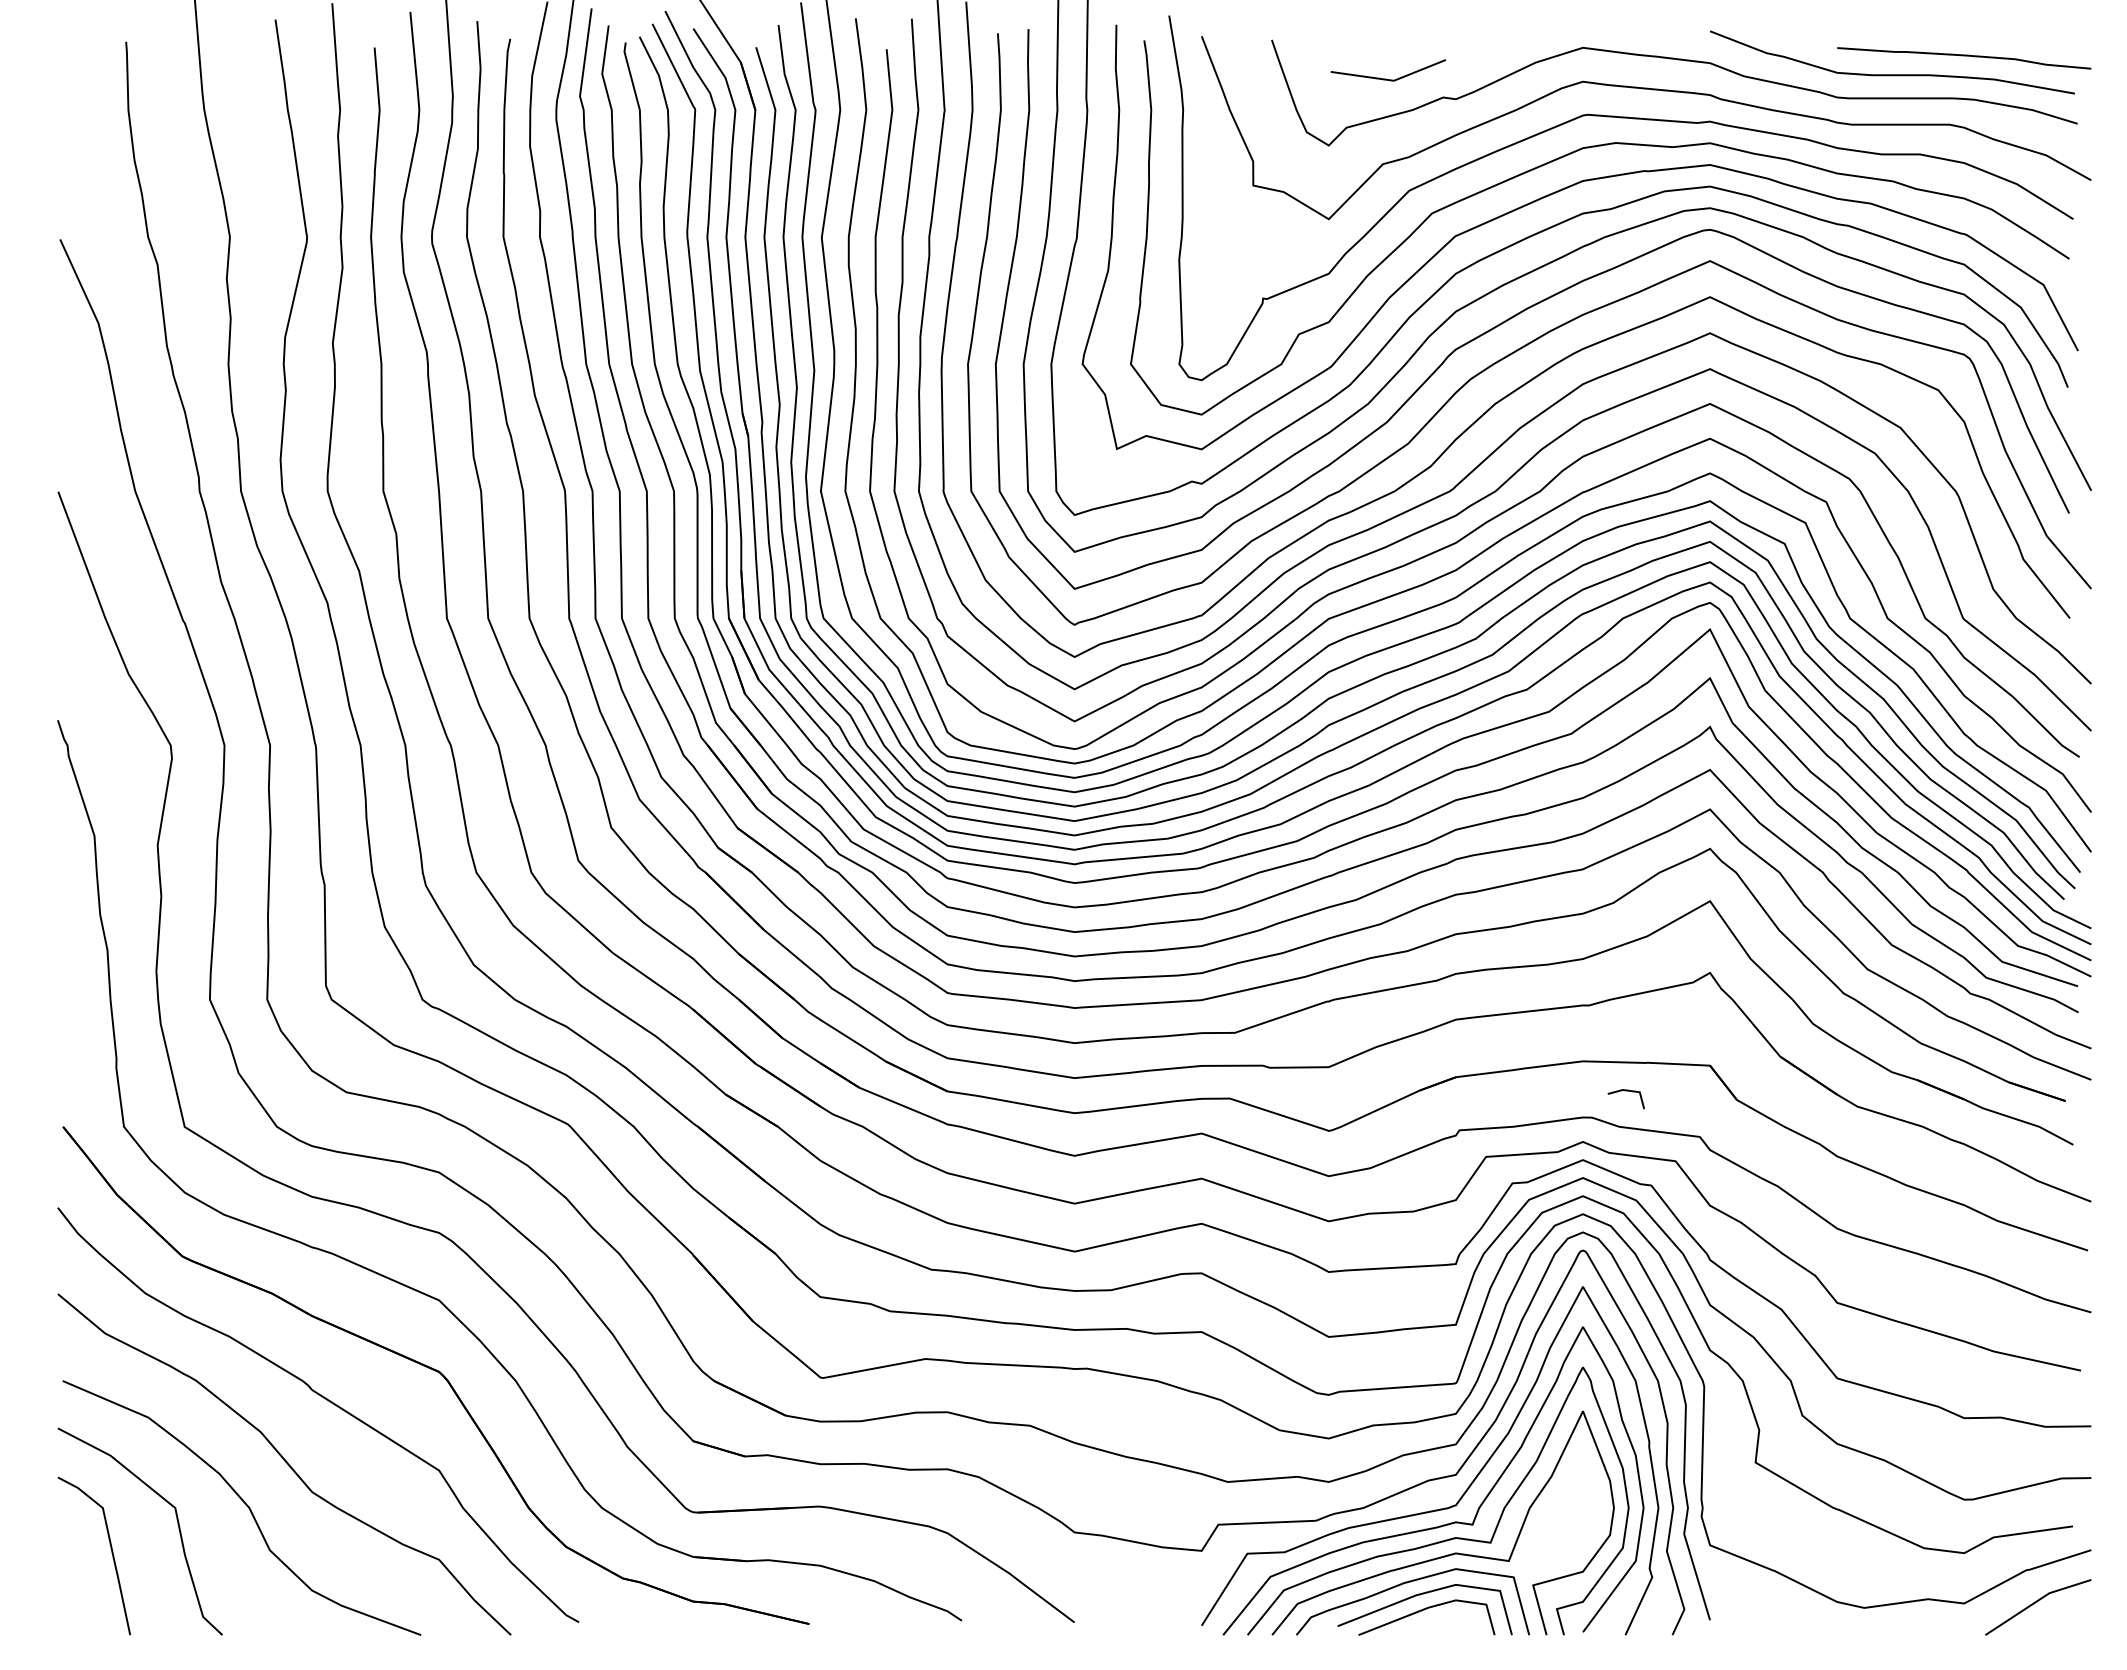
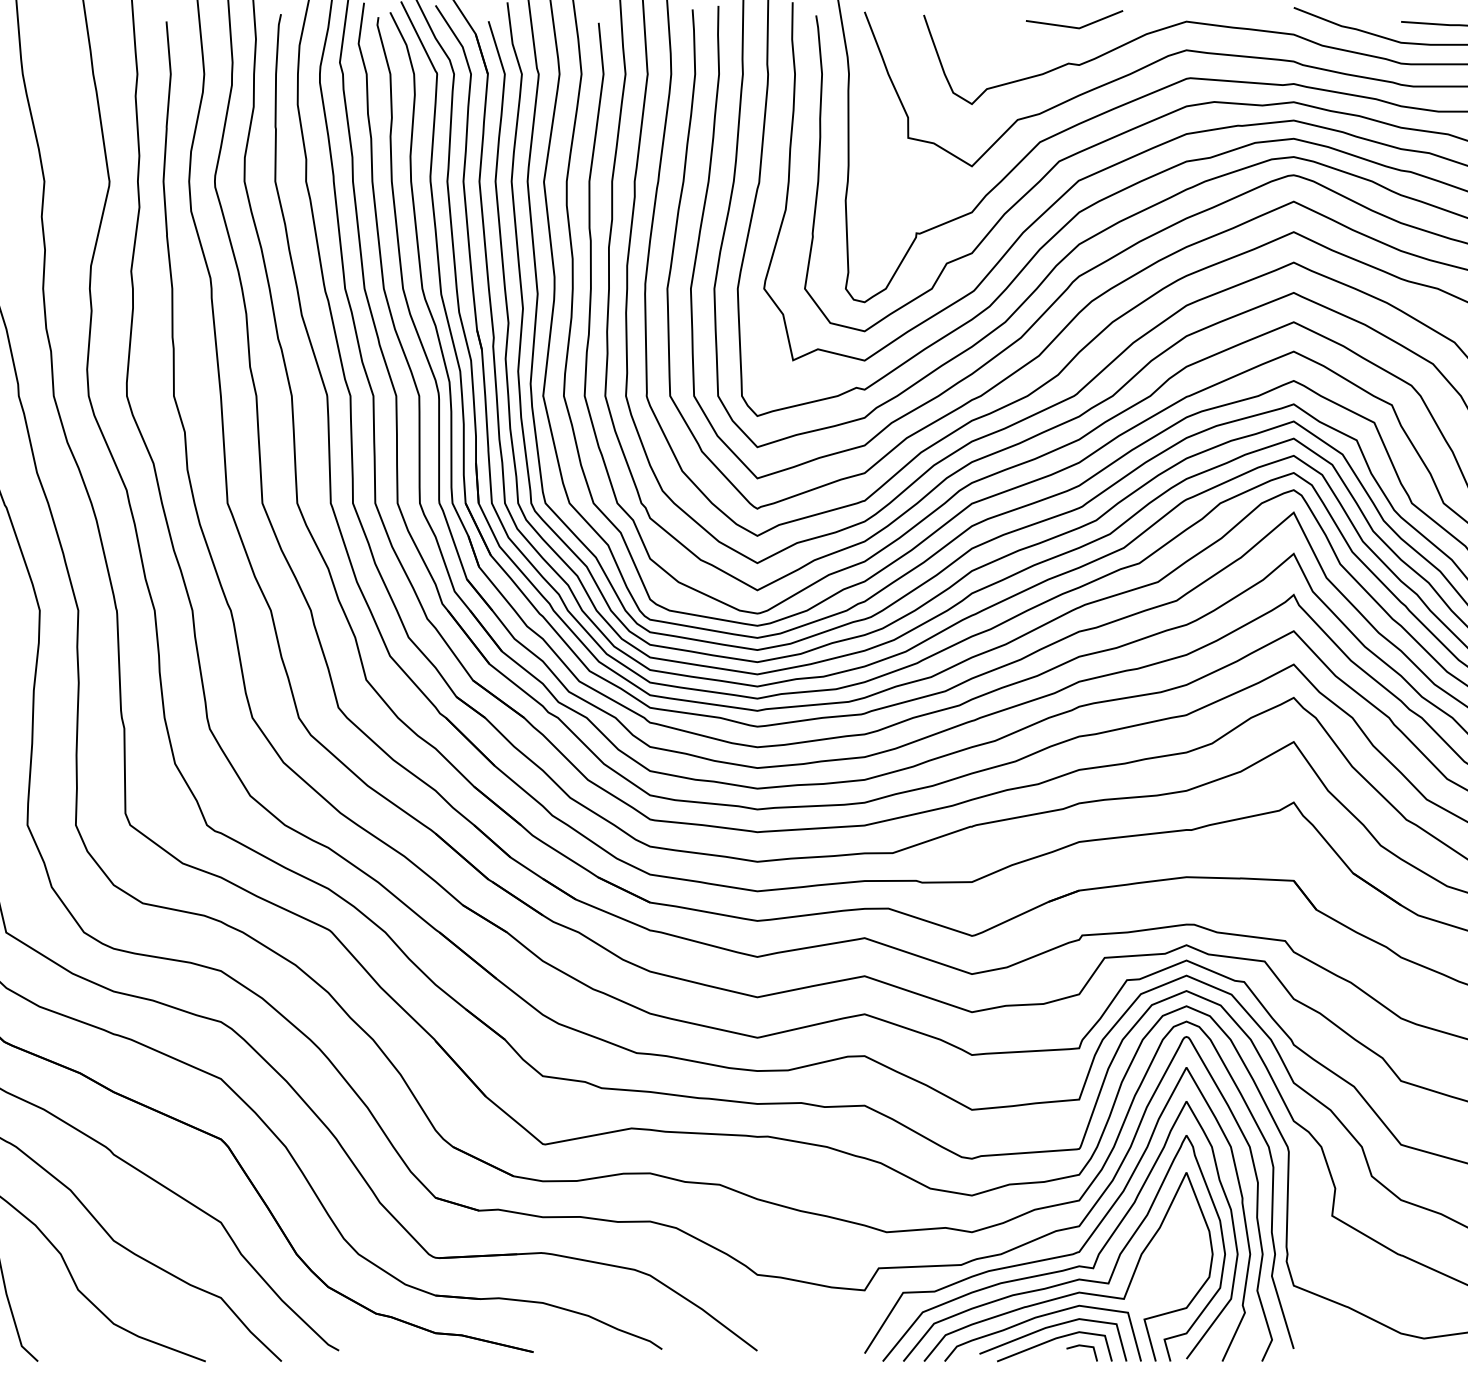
line: (1386, 78) -> (1072, 26), moved
line: (1625, 1091) -> (1081, 1346), moved

